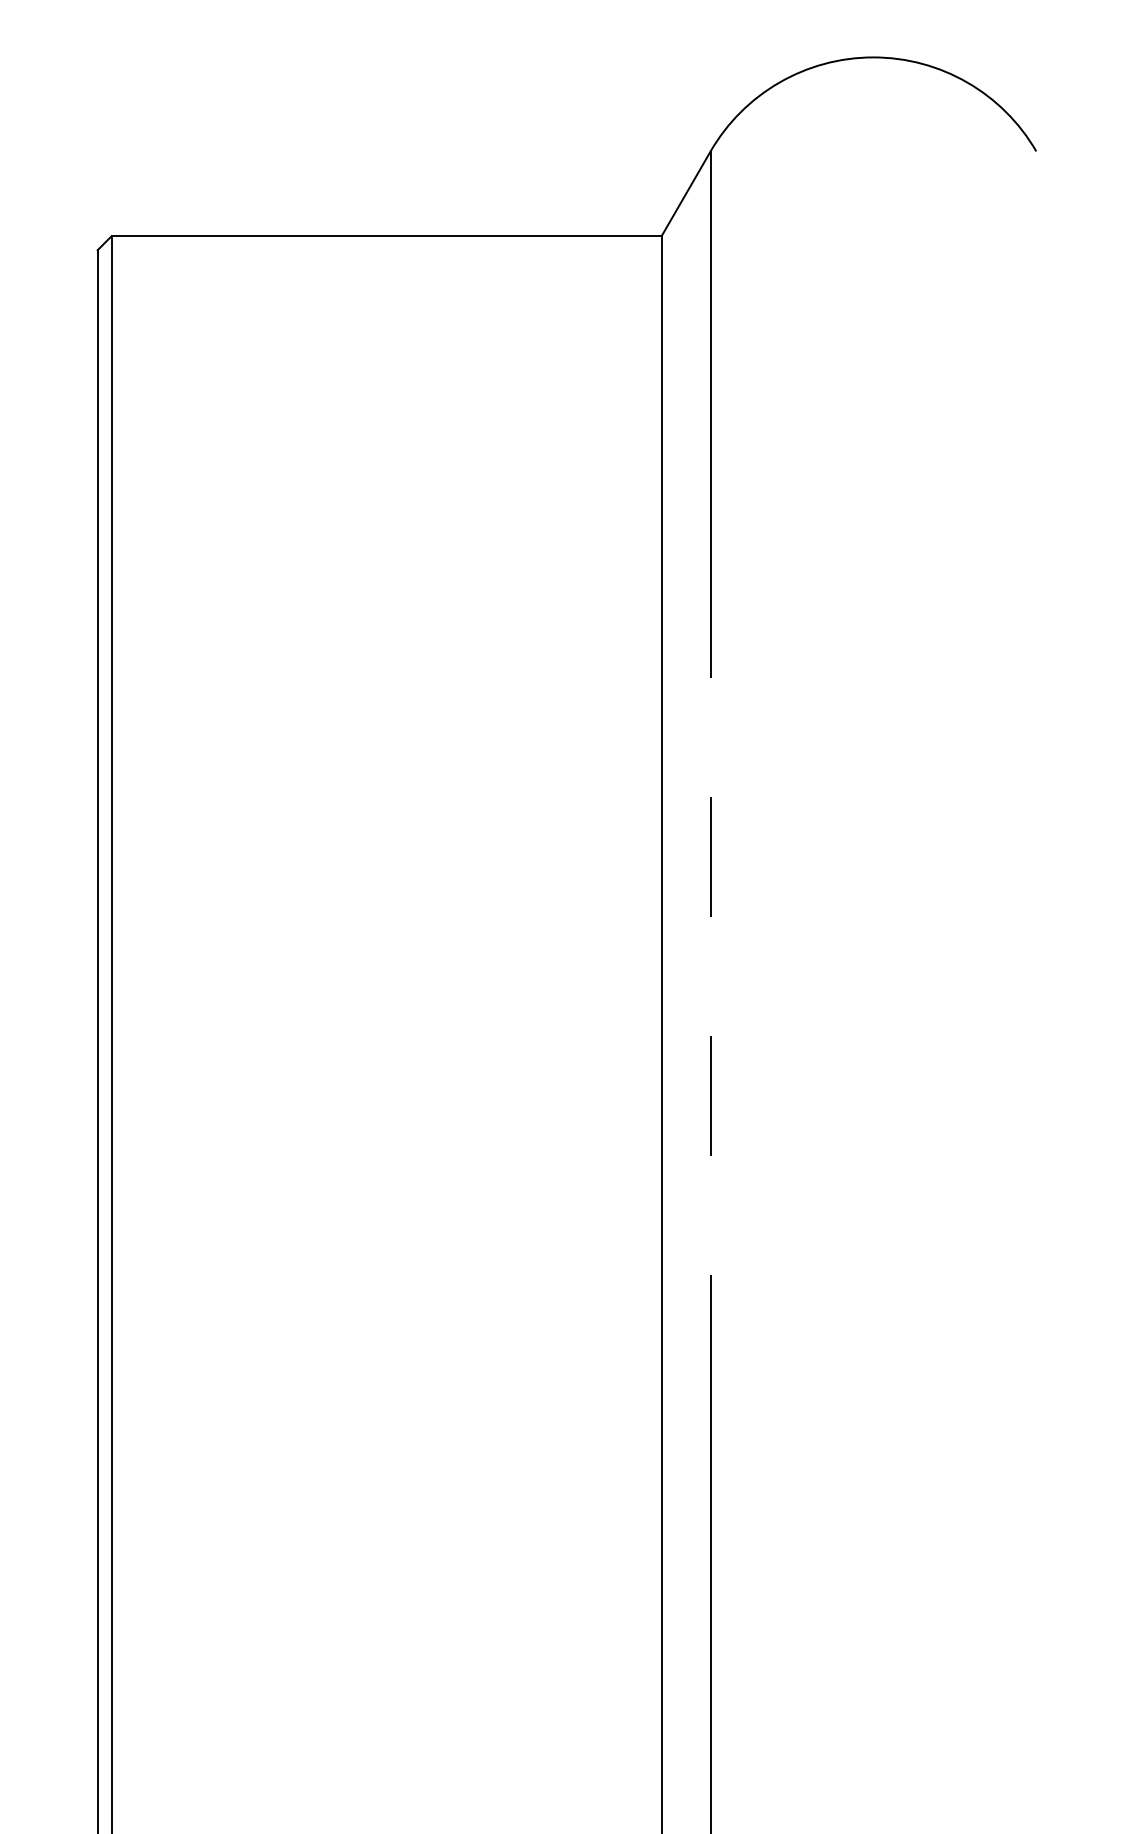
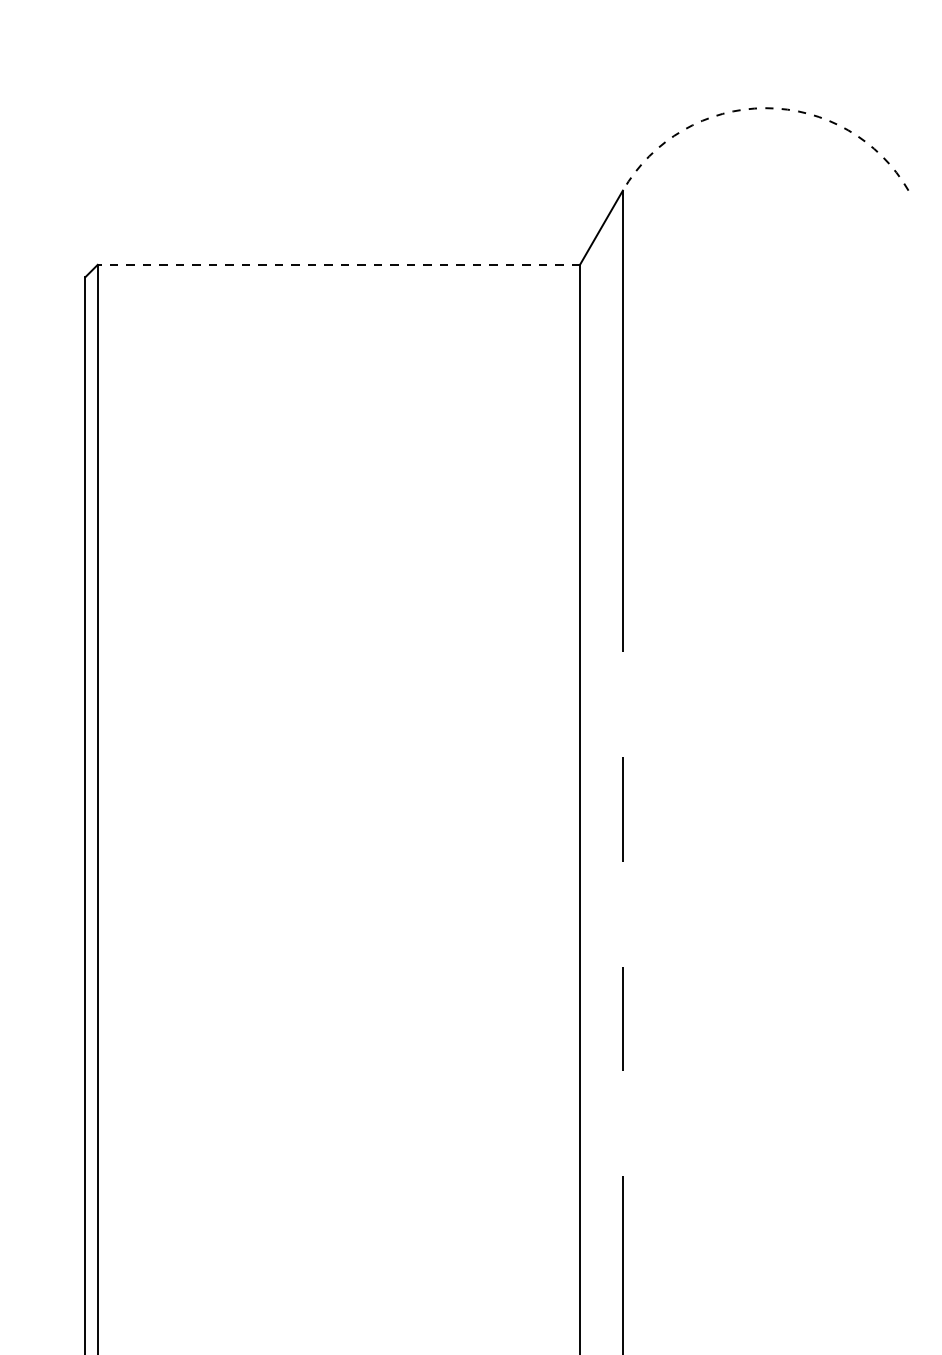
arc: (873, 57) -> (765, 108), solid -> dashed
line: (386, 236) -> (338, 265), solid -> dashed

